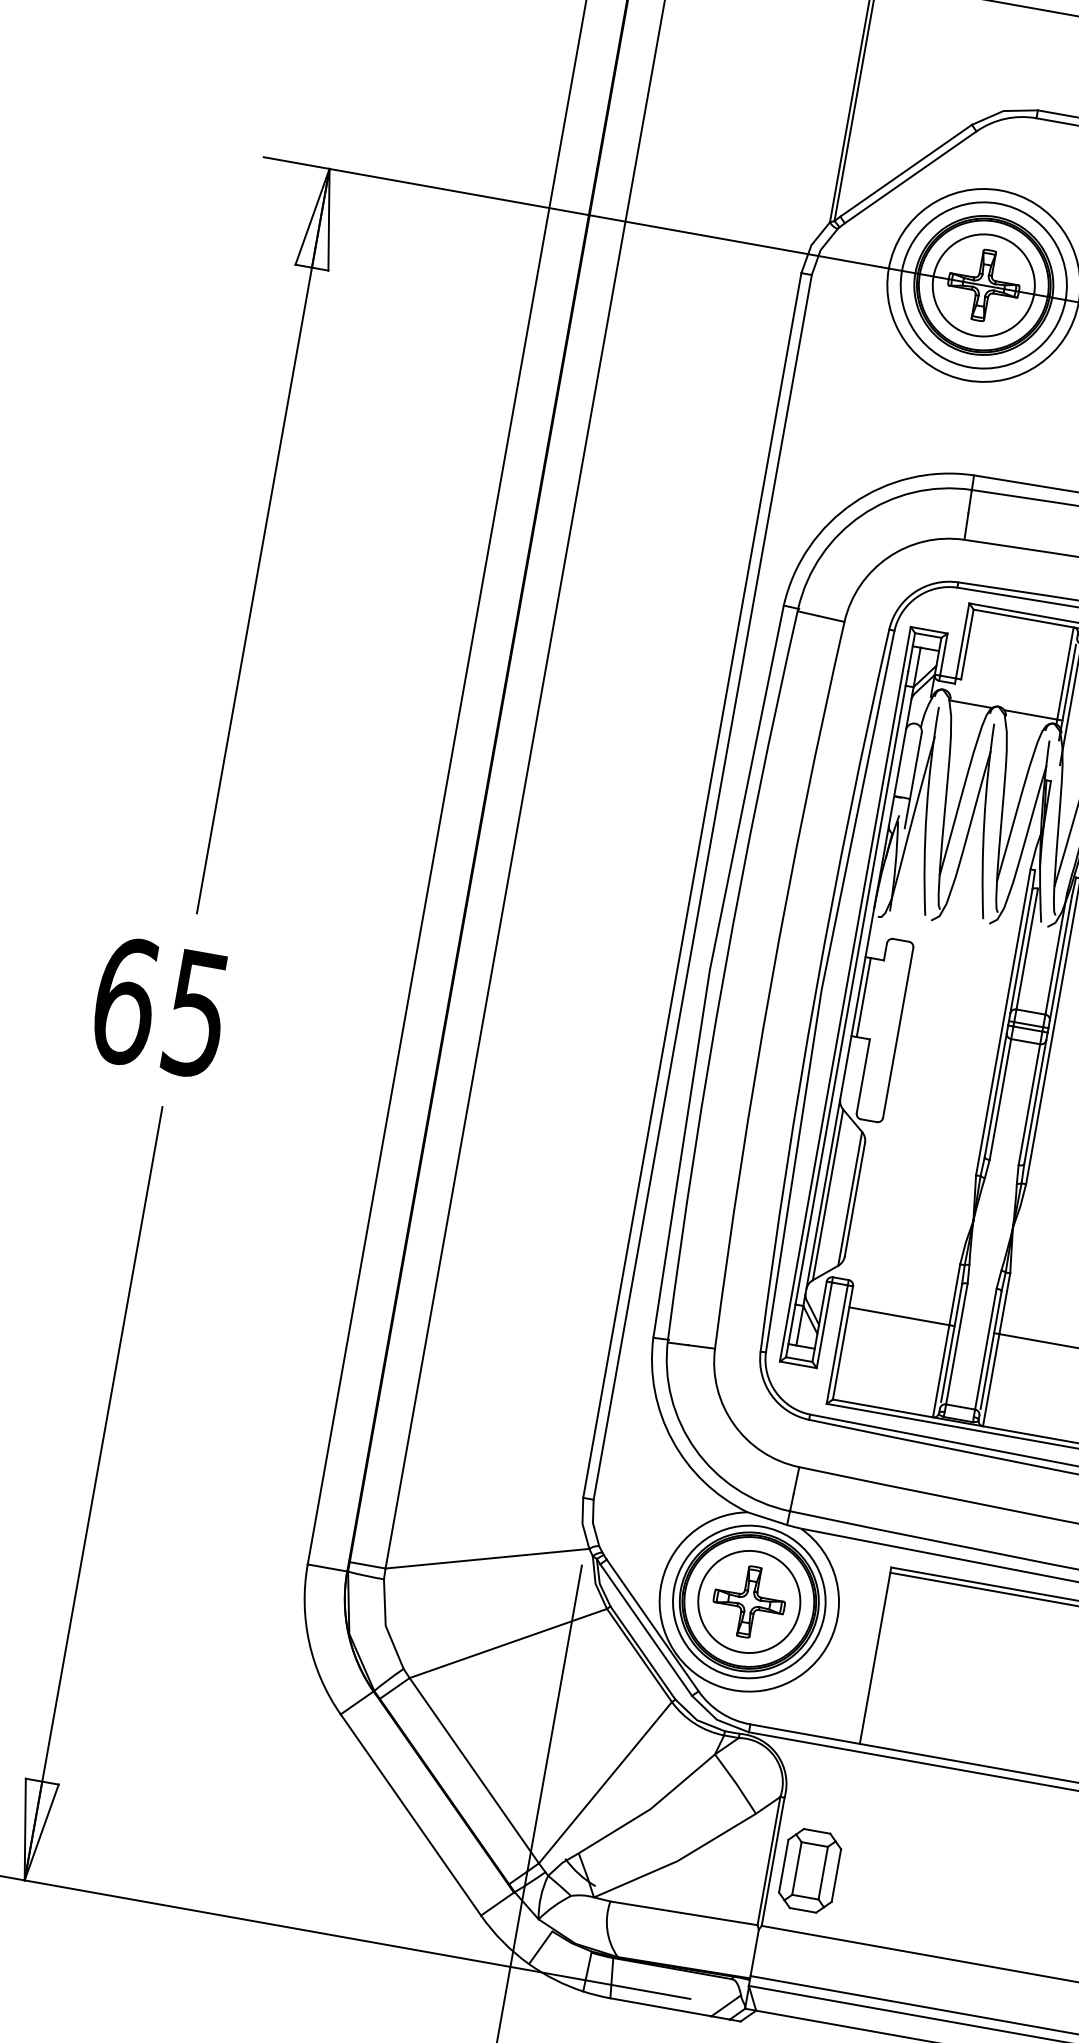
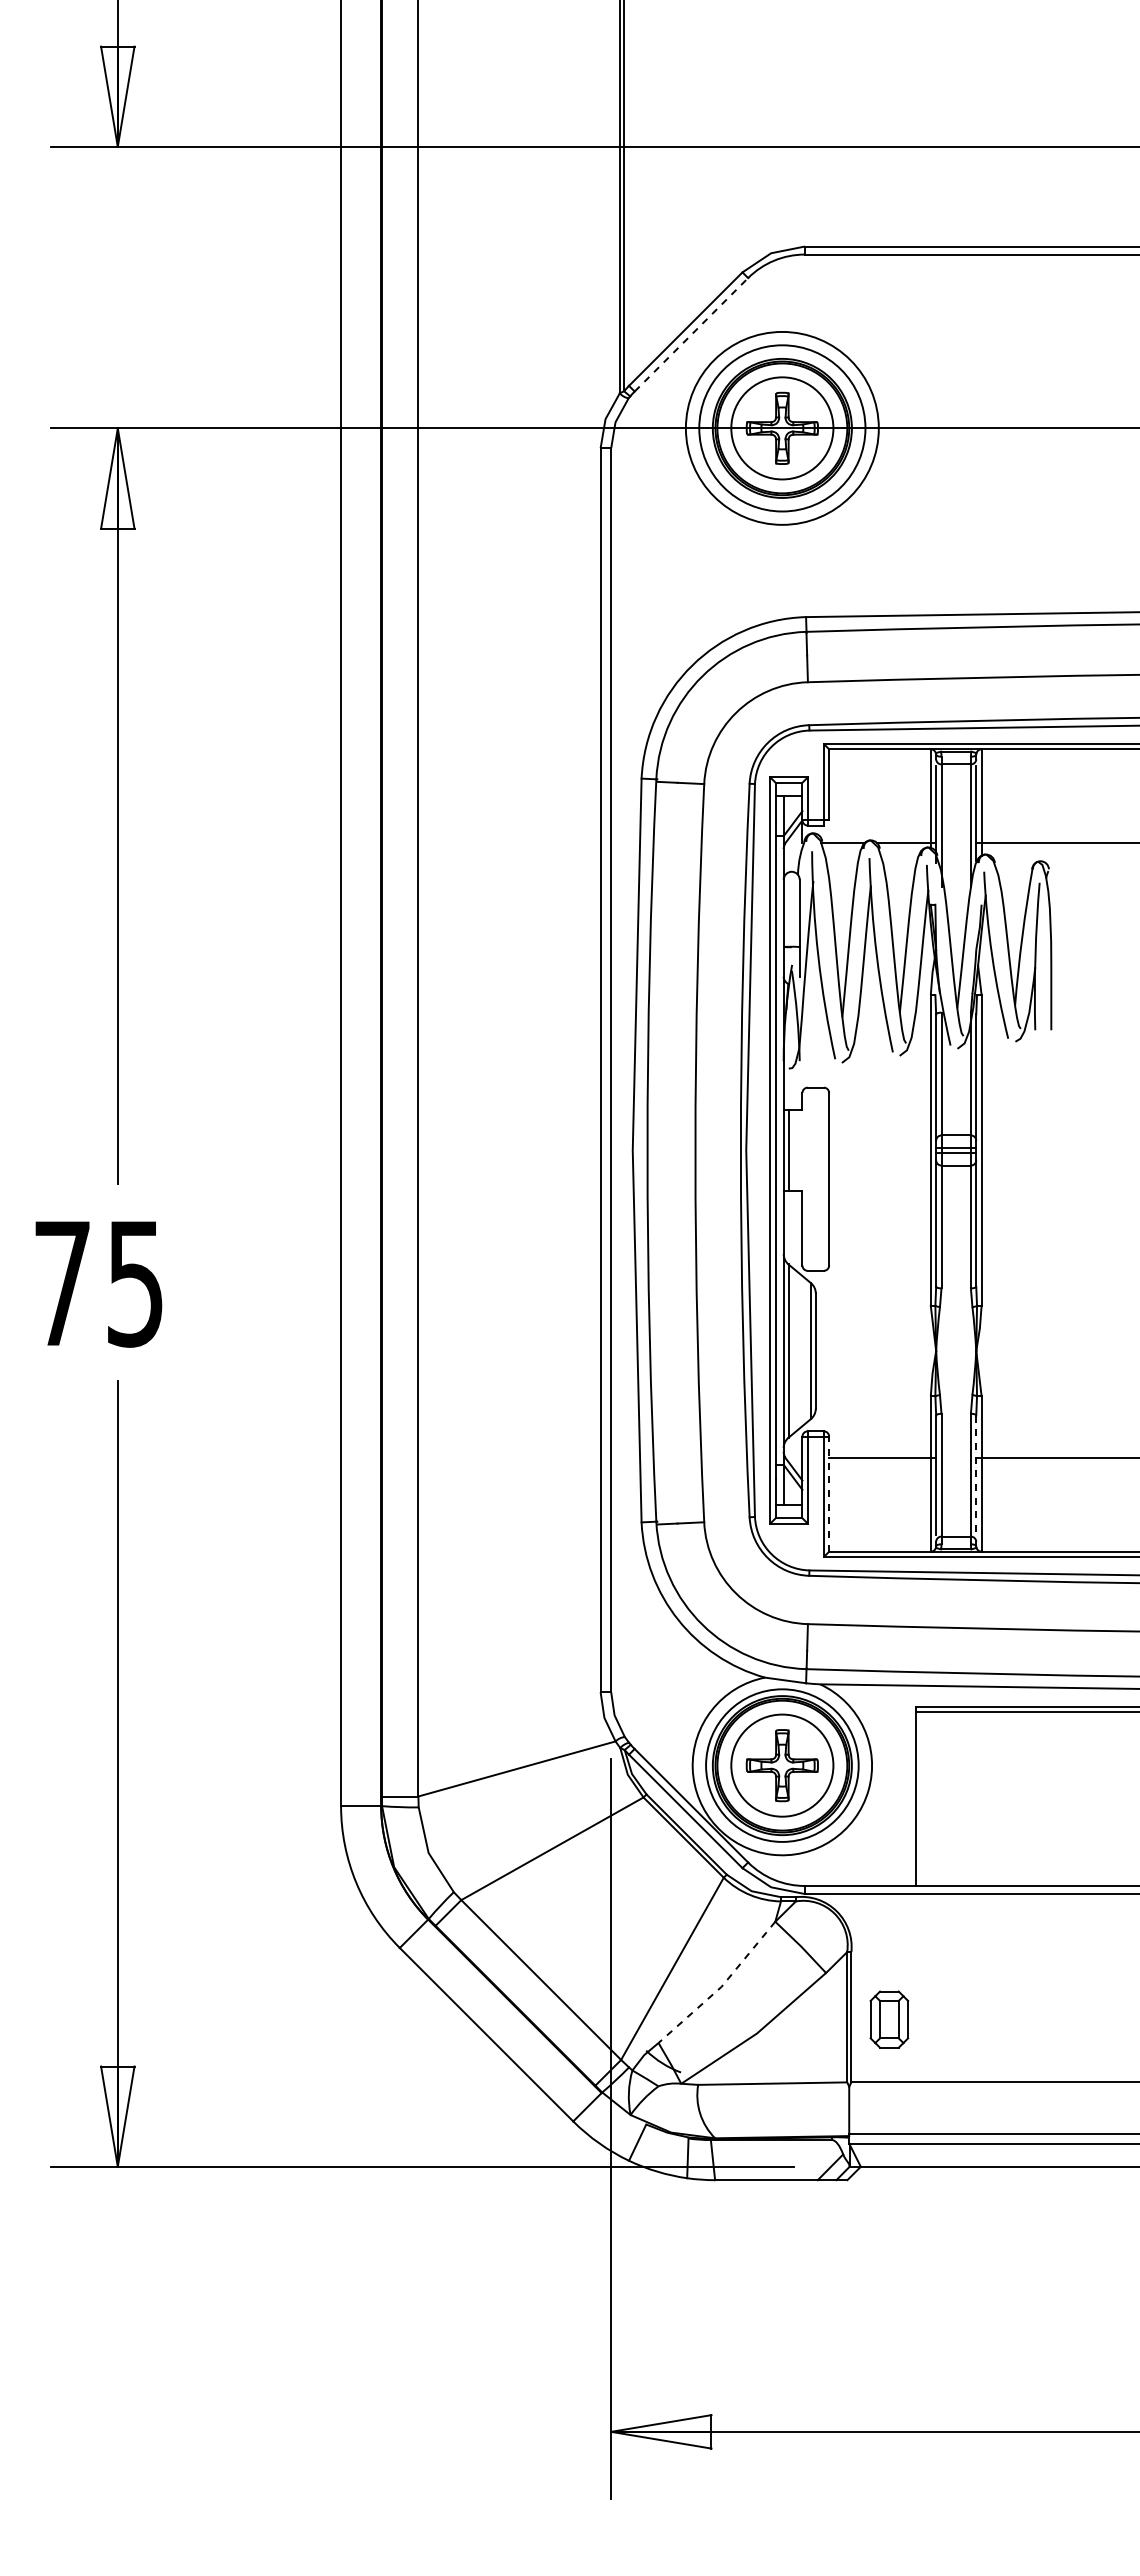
line: (910, 177) -> (691, 334), solid -> dashed
text: (125, 1001) -> (62, 1283), 65 -> 75
line: (843, 1343) -> (829, 1494), solid -> dashed
line: (991, 1350) -> (976, 1475), solid -> dashed
line: (650, 1808) -> (721, 1986), solid -> dashed
part: (810, 1870) -> (889, 2019), size x0.7

